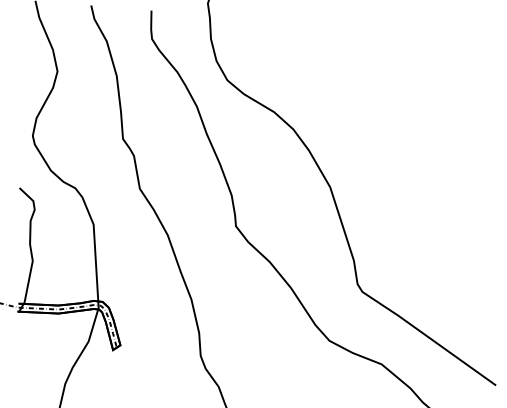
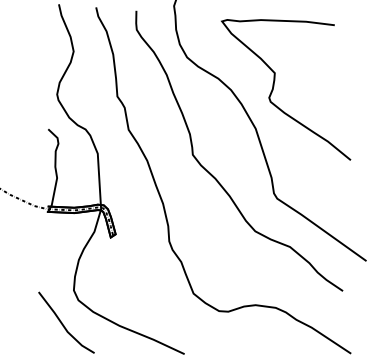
curve: (358, 123) -> (274, 86), added

